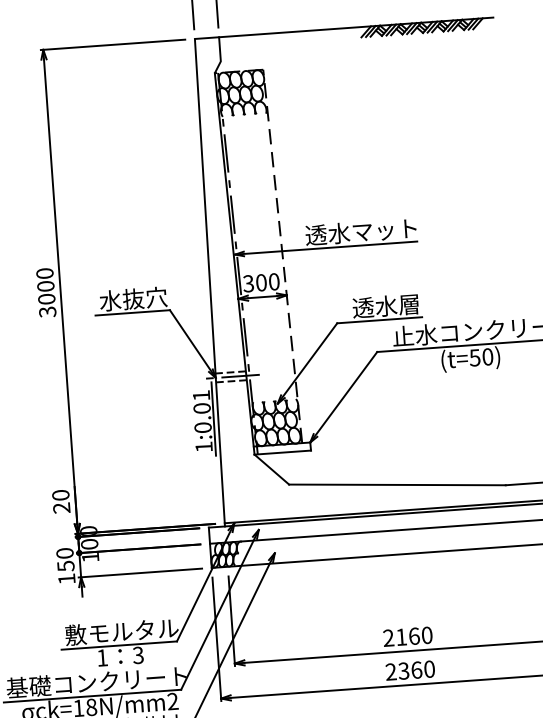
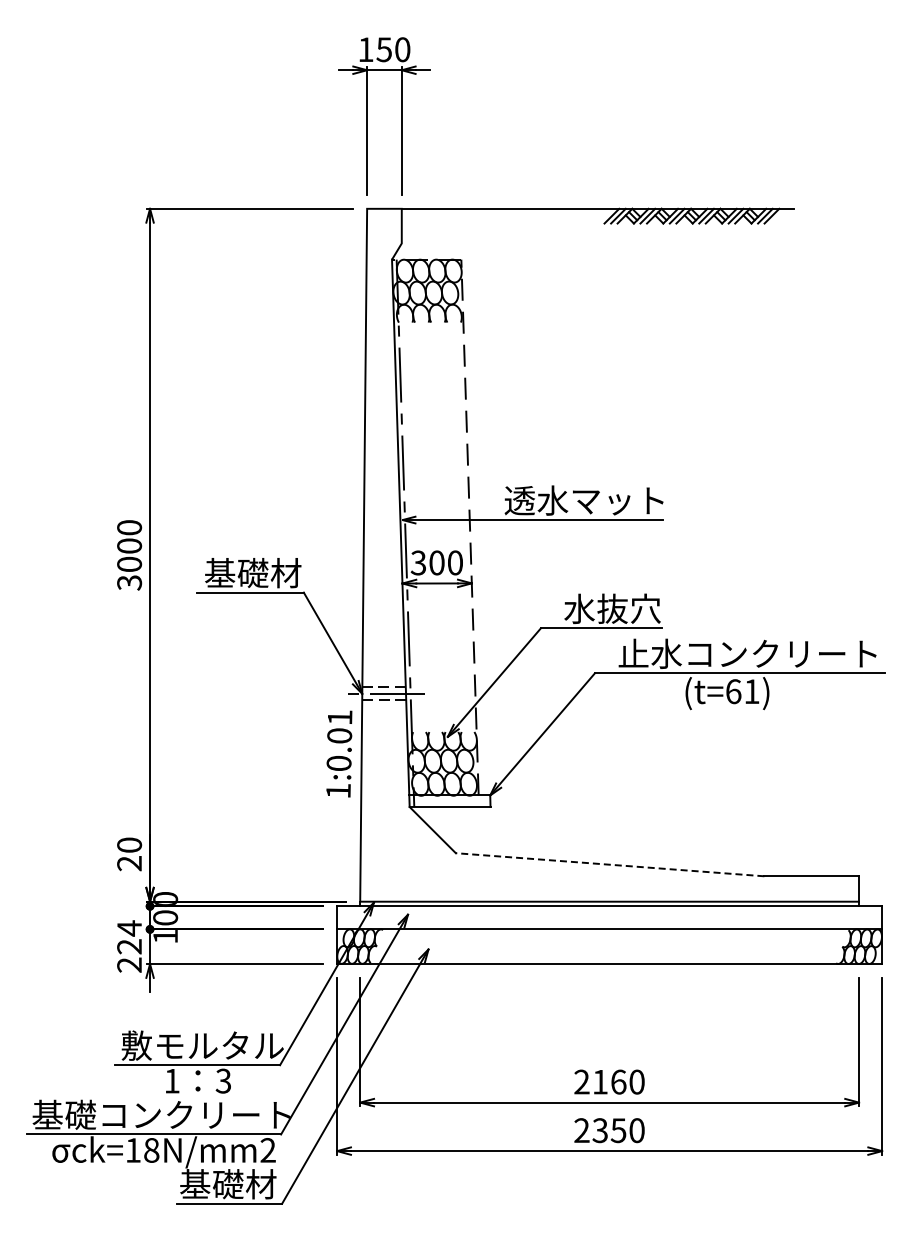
text: (133, 298) -> (252, 572), 水抜穴 -> 基礎材
text: (386, 305) -> (612, 608), 透水層 -> 水抜穴
text: (481, 357) -> (742, 691), (t=50) -> (t=61)
line: (213, 418) -> (354, 751), removed
line: (397, 484) -> (610, 864), solid -> dashed
text: (65, 566) -> (129, 946), 150 -> 224
text: (416, 670) -> (618, 1130), 2360 -> 2350

